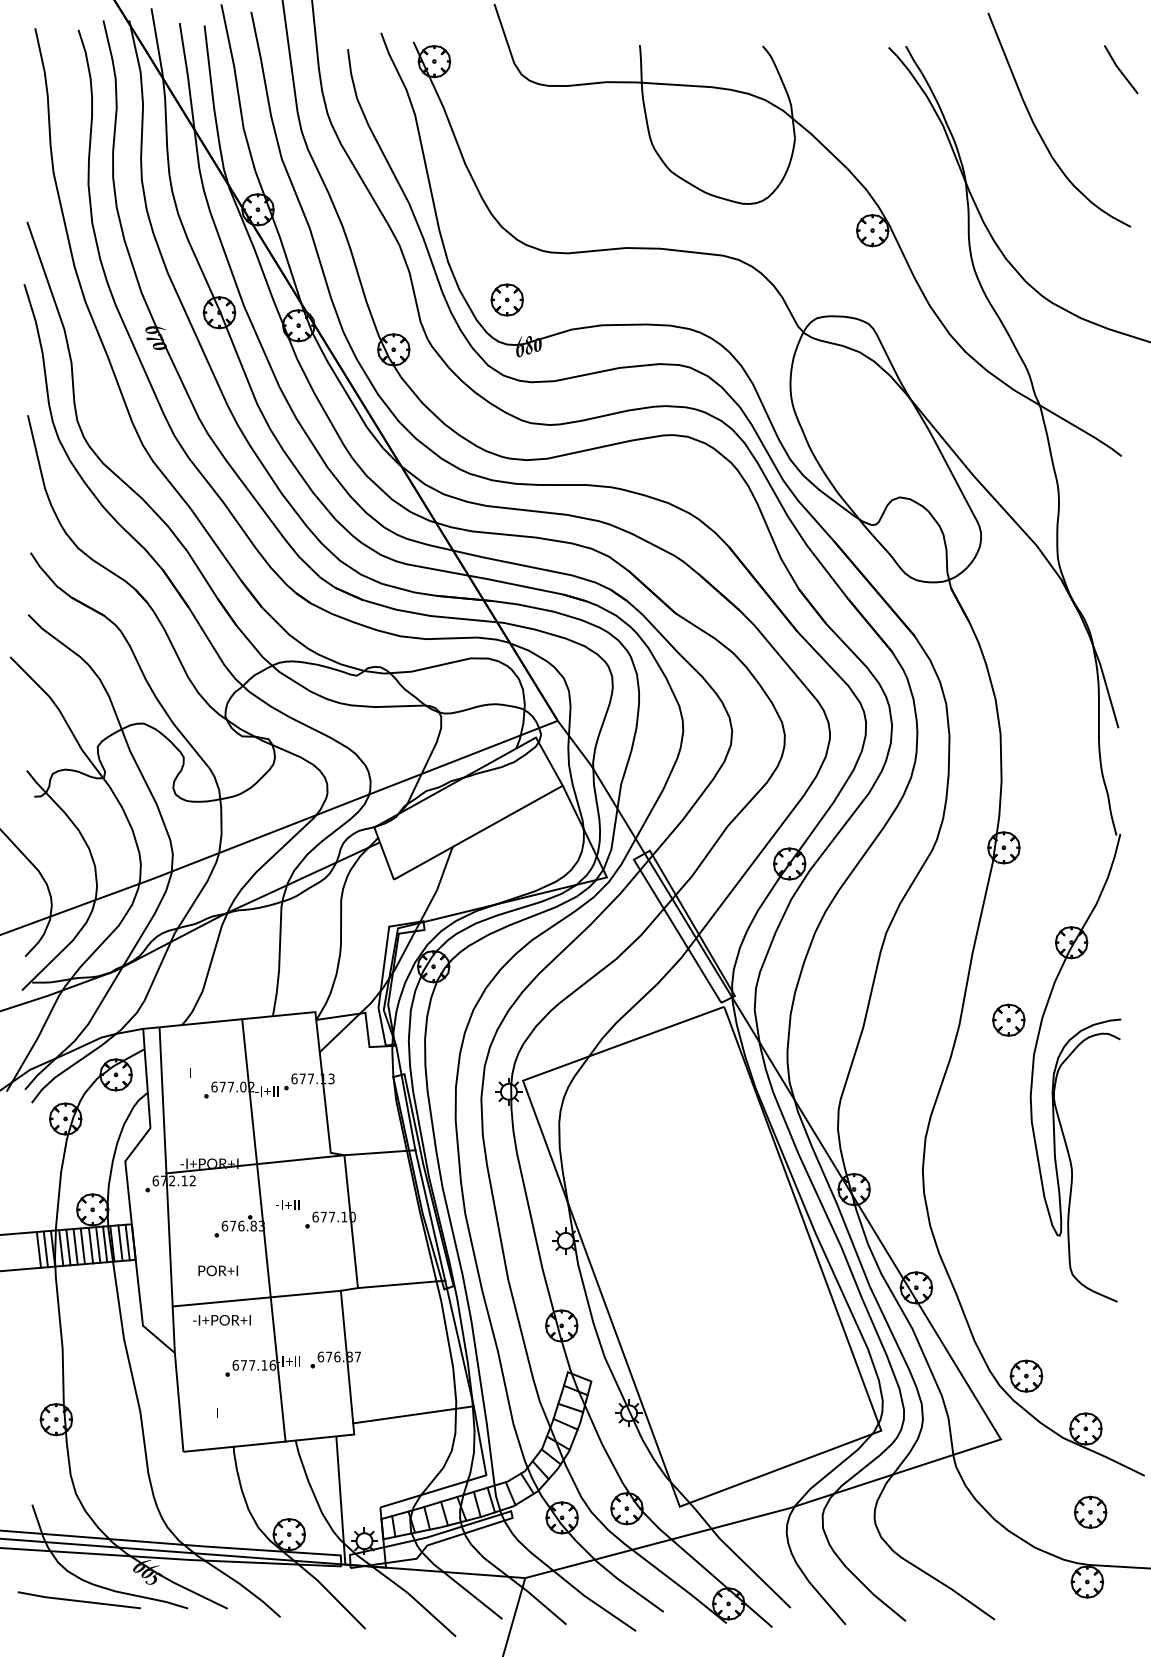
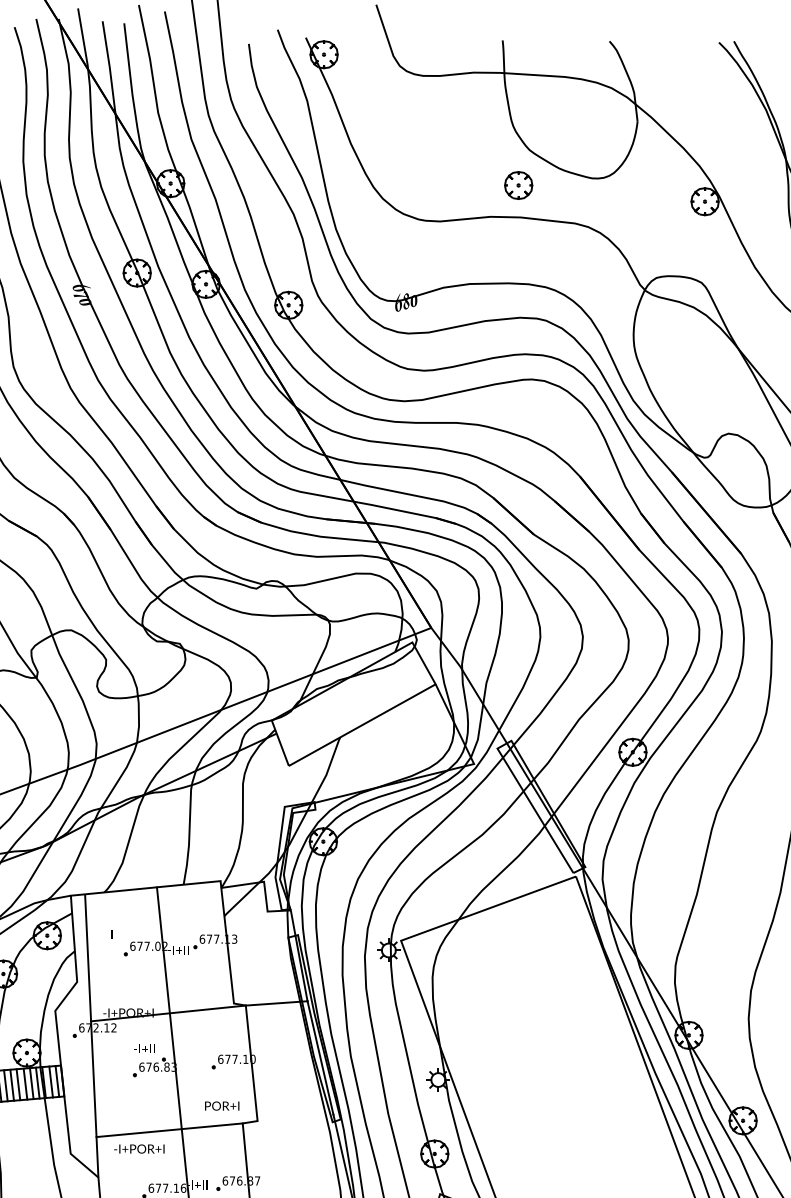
part: (506, 299) -> (518, 185), moved
text: (287, 1204) -> (144, 1048), moved
text: (217, 1270) -> (221, 1105), moved
line: (401, 1284) -> (295, 1117), removed

